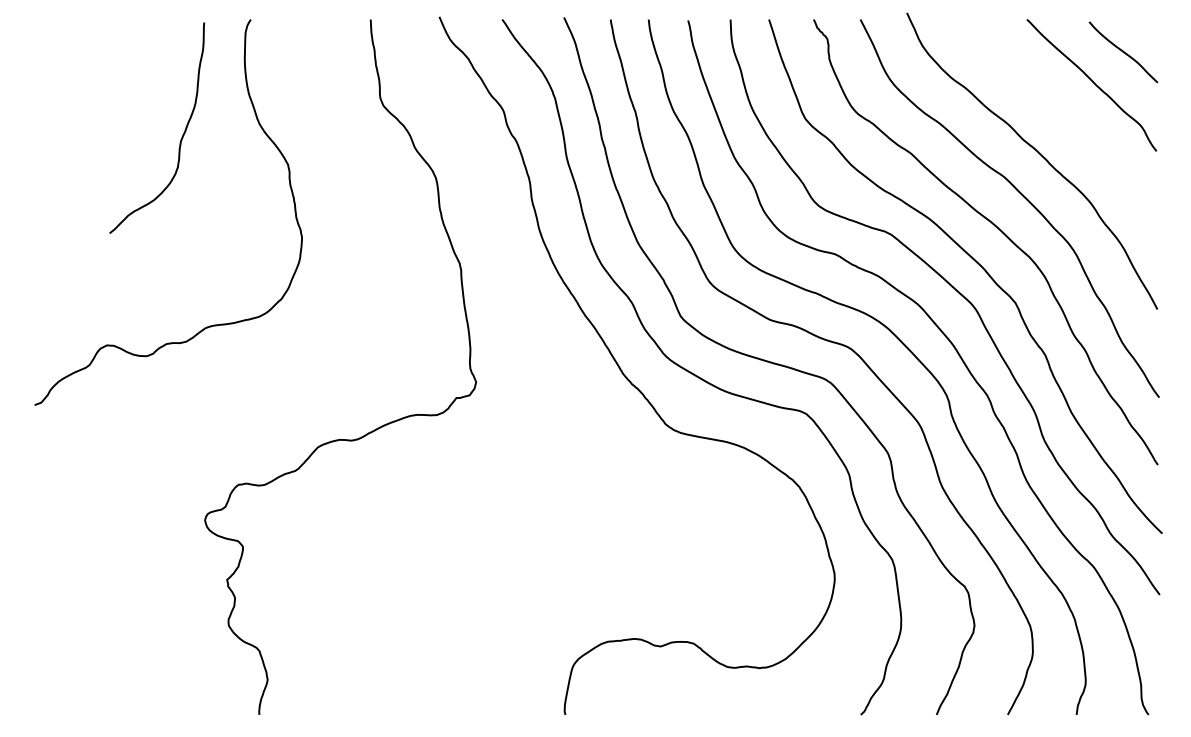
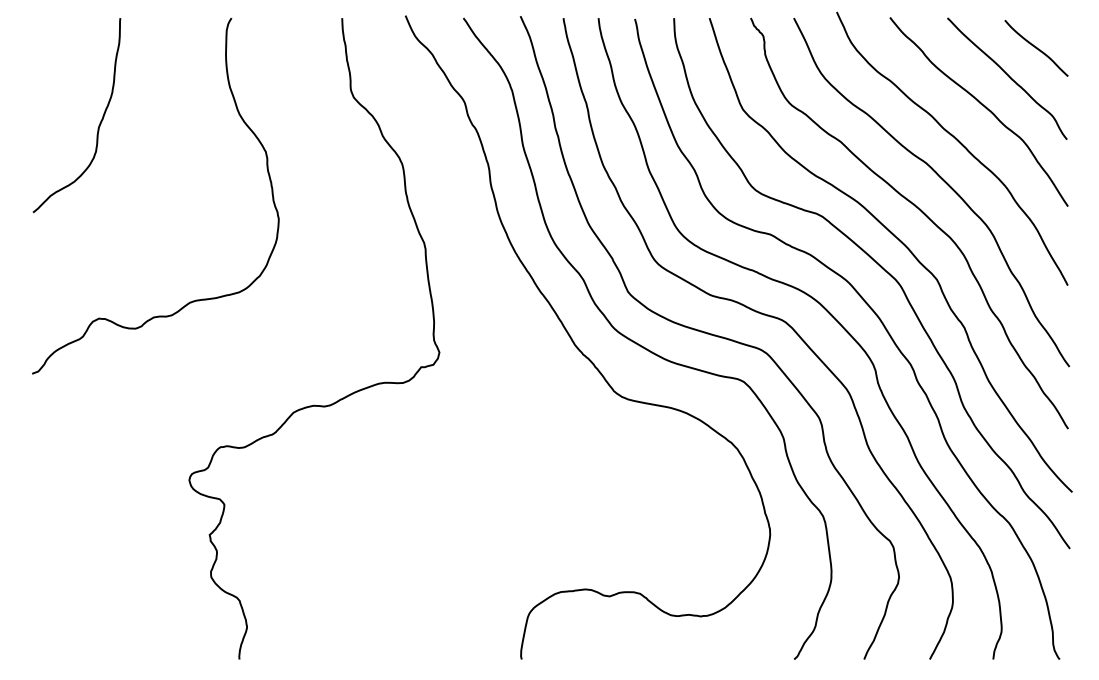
curve: (1065, 115) -> (983, 106), added
curve: (180, 139) -> (98, 126), moved

